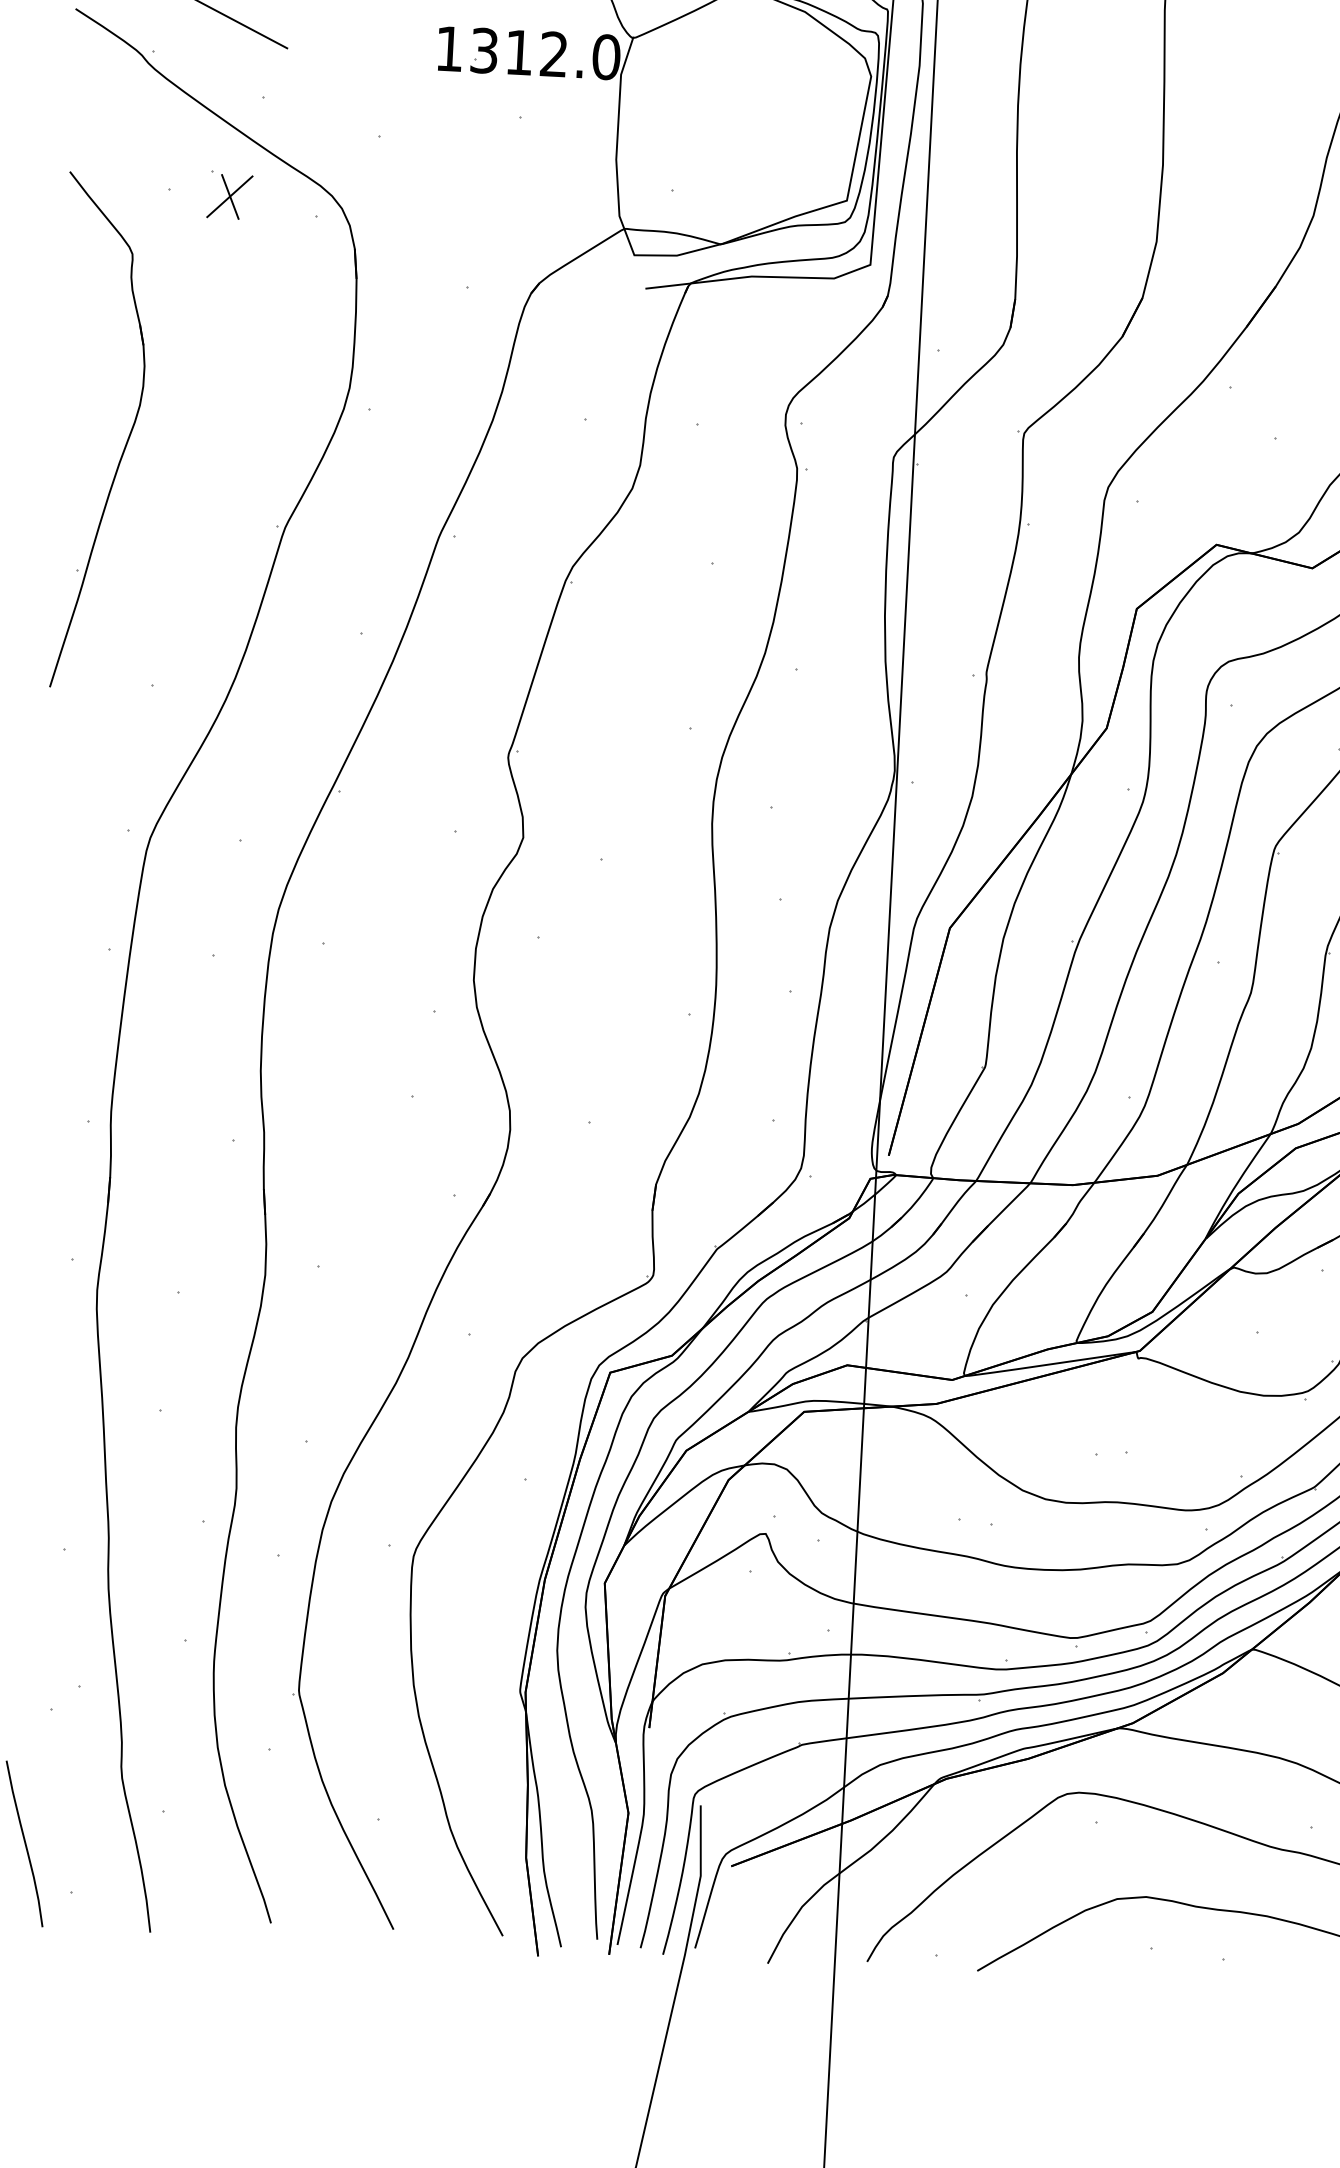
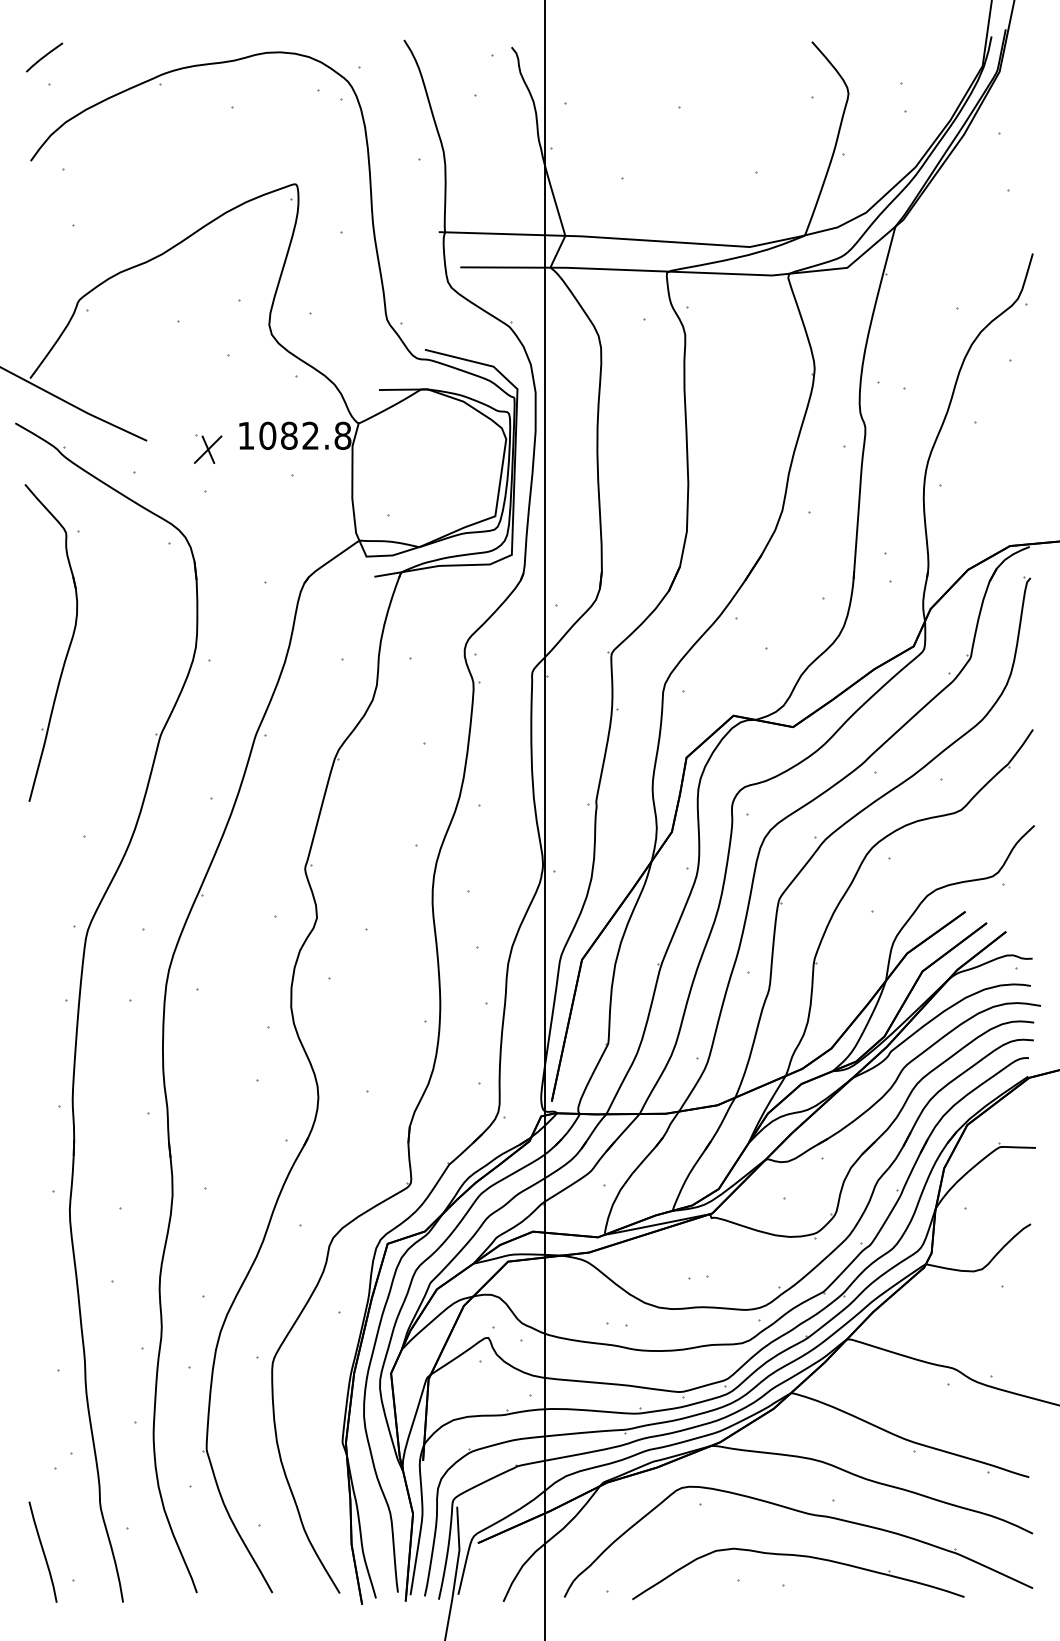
text: (545, 53) -> (305, 435), 1312.0 -> 1082.8
part: (230, 194) -> (208, 448), moved
part: (126, 438) -> (68, 646), moved

